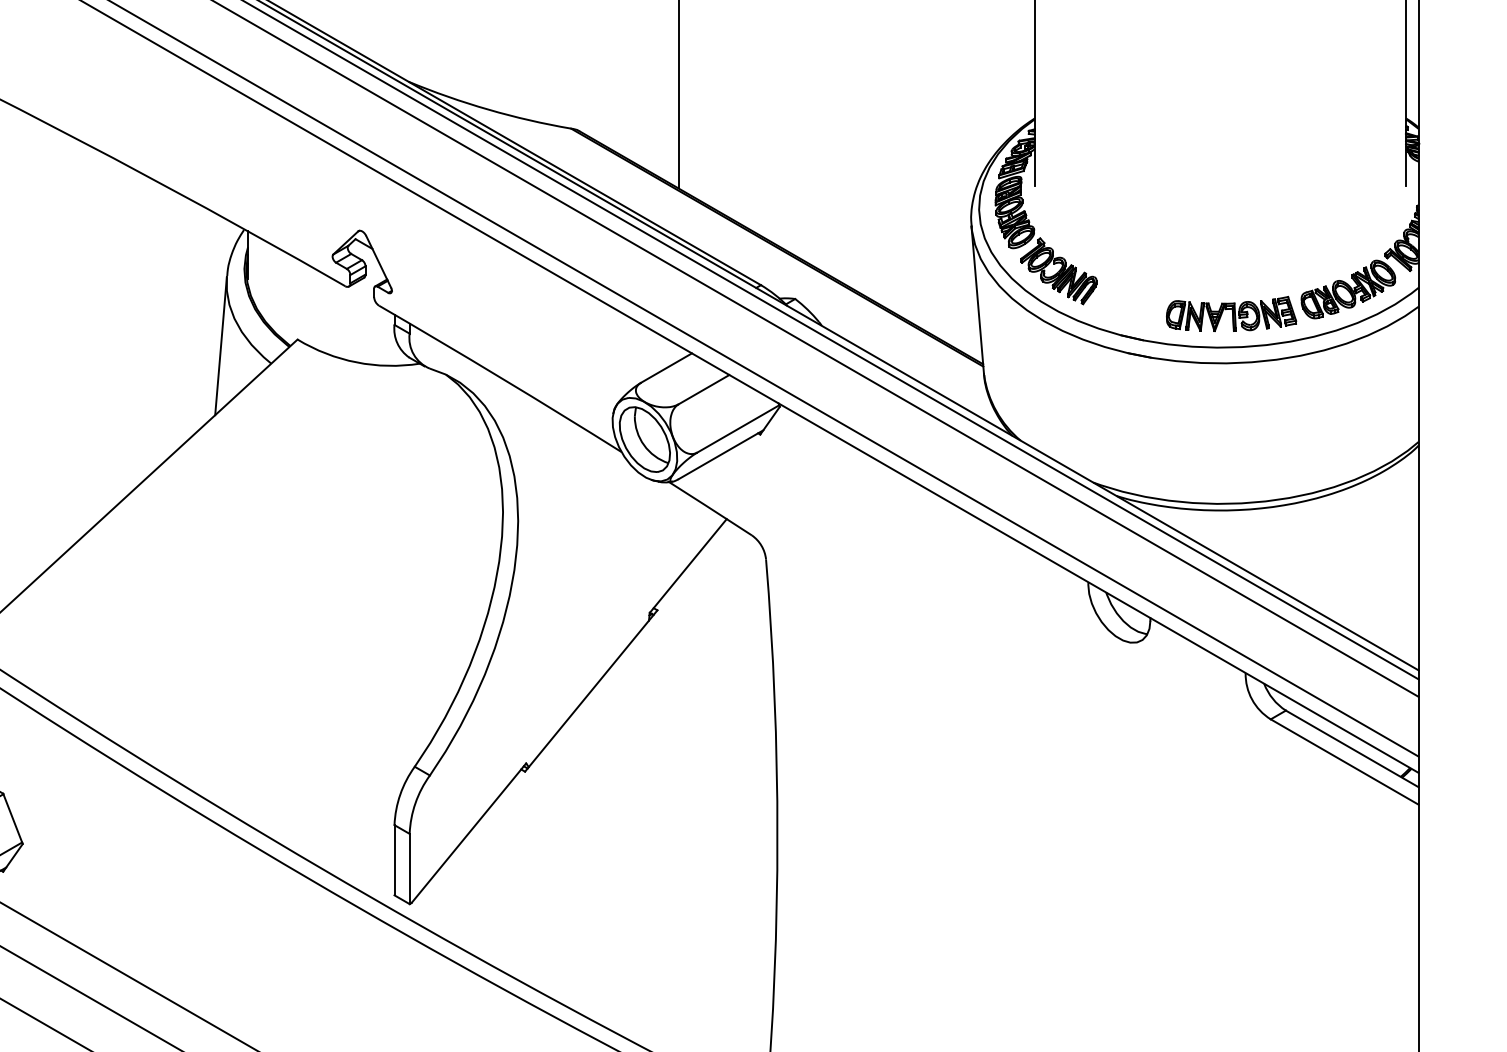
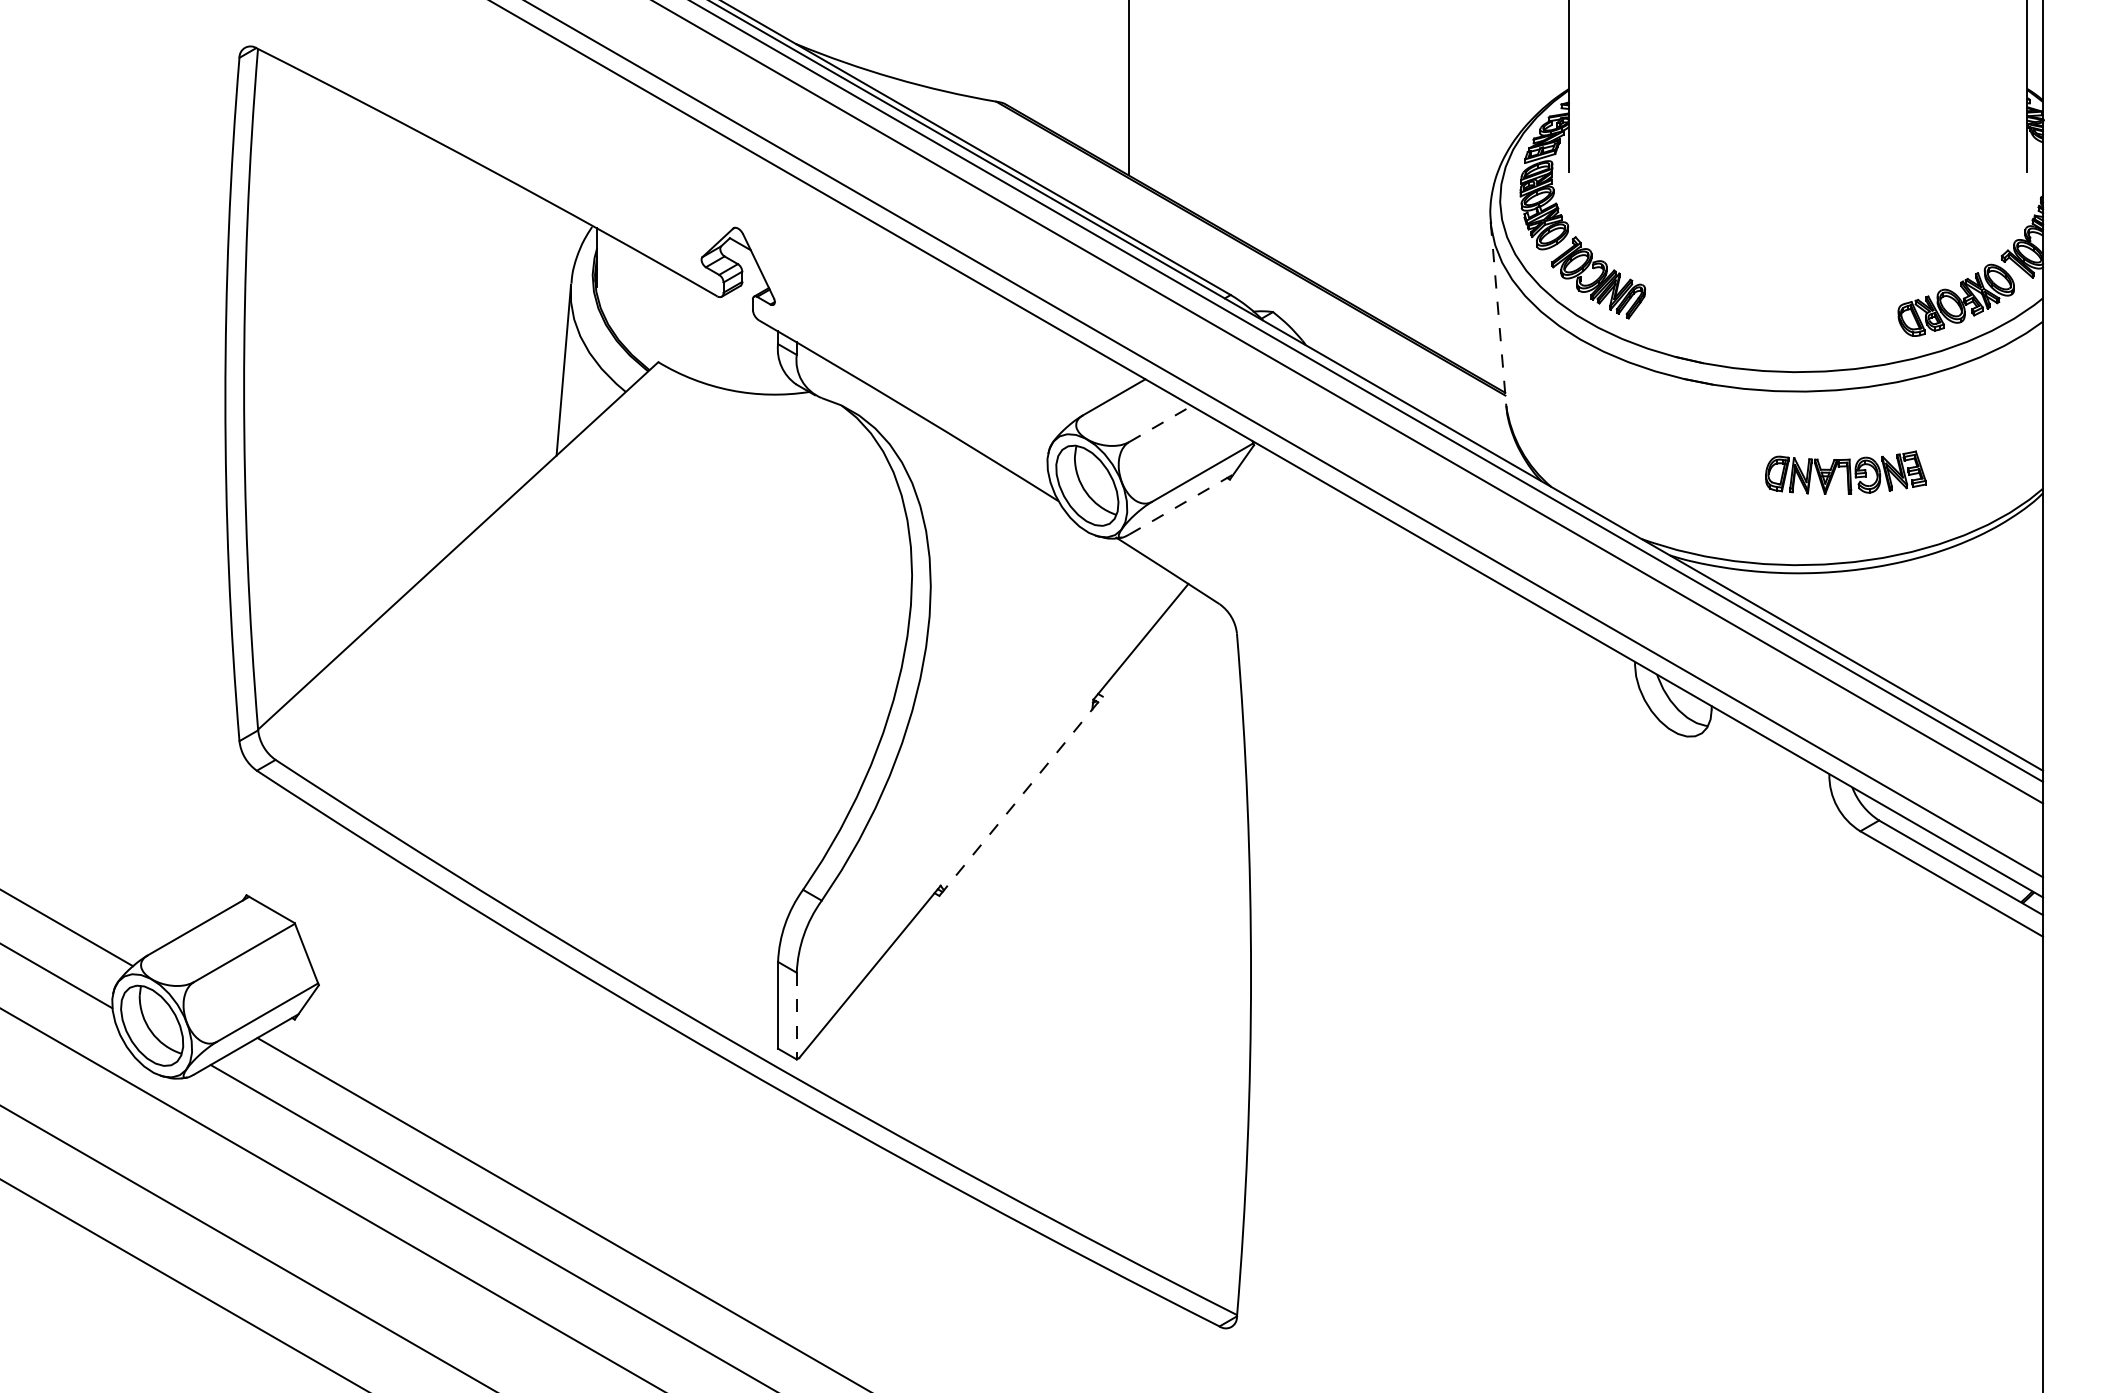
line: (977, 300) -> (1498, 314), solid -> dashed
part: (1231, 313) -> (1845, 472), moved
line: (704, 389) -> (1160, 423), solid -> dashed
line: (721, 454) -> (1181, 504), solid -> dashed
line: (591, 691) -> (1021, 796), solid -> dashed
line: (409, 869) -> (796, 1016), solid -> dashed

